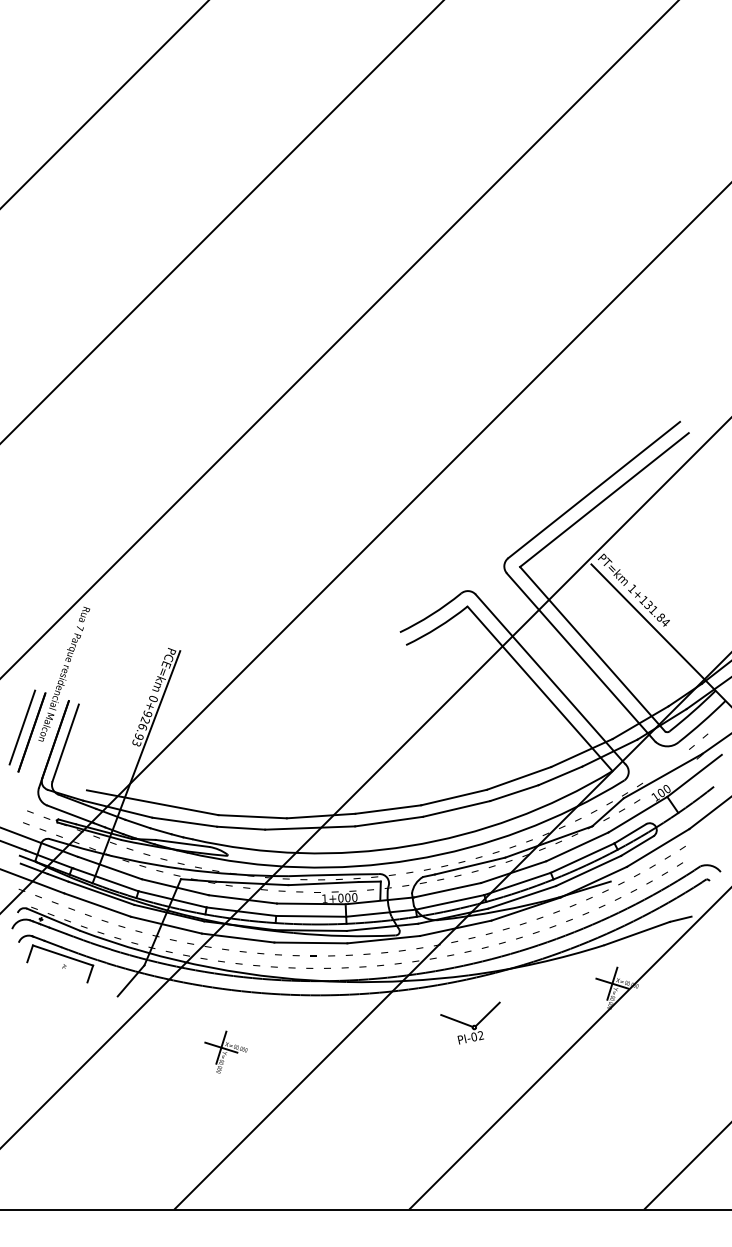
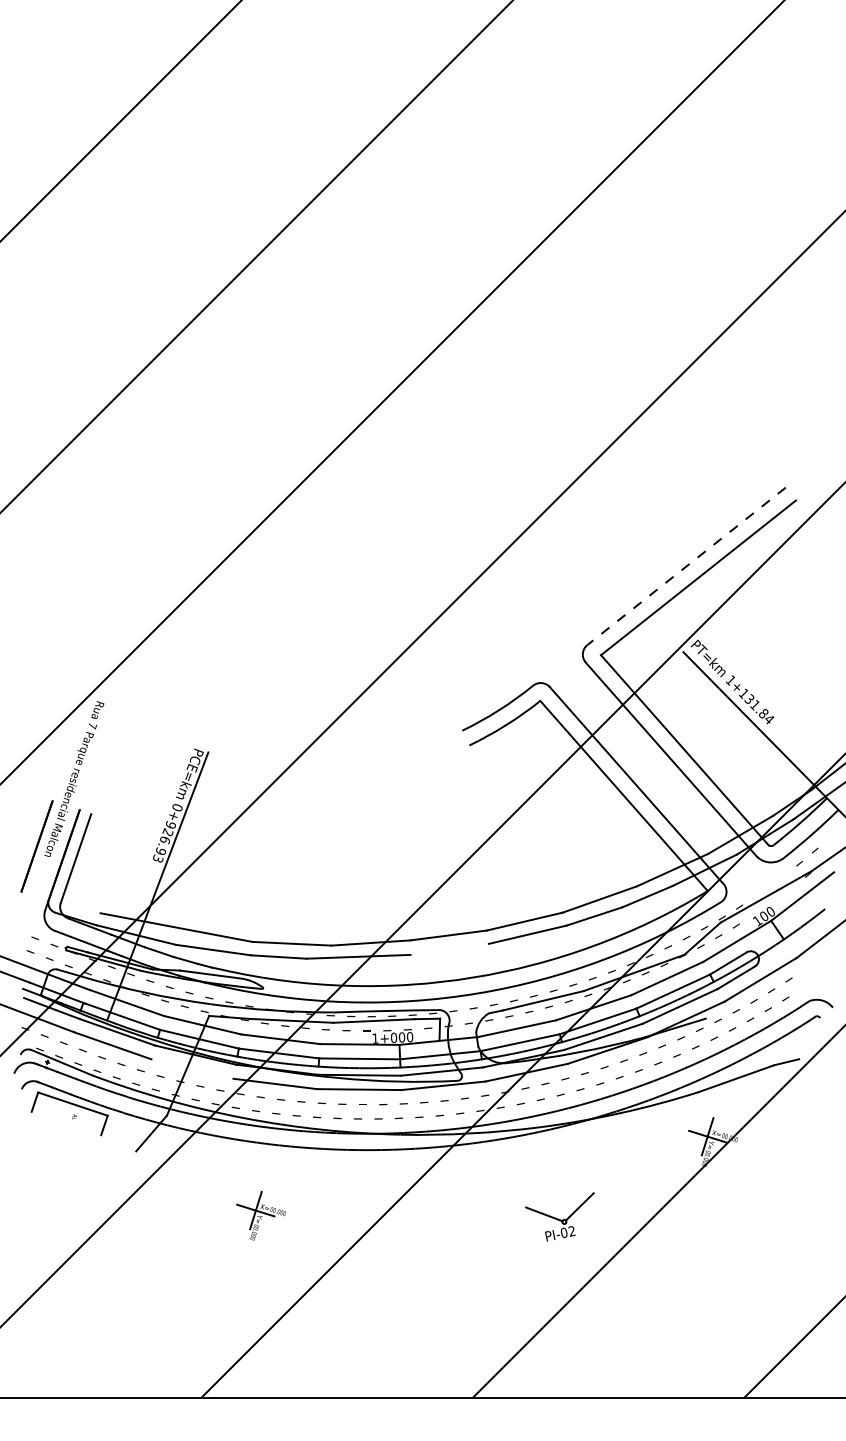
line: (594, 490) -> (687, 566), solid -> dashed
line: (22, 727) -> (26, 840), removed
line: (389, 821) -> (450, 949), removed
line: (165, 924) -> (191, 1068), removed
part: (470, 1022) -> (559, 1216), moved

